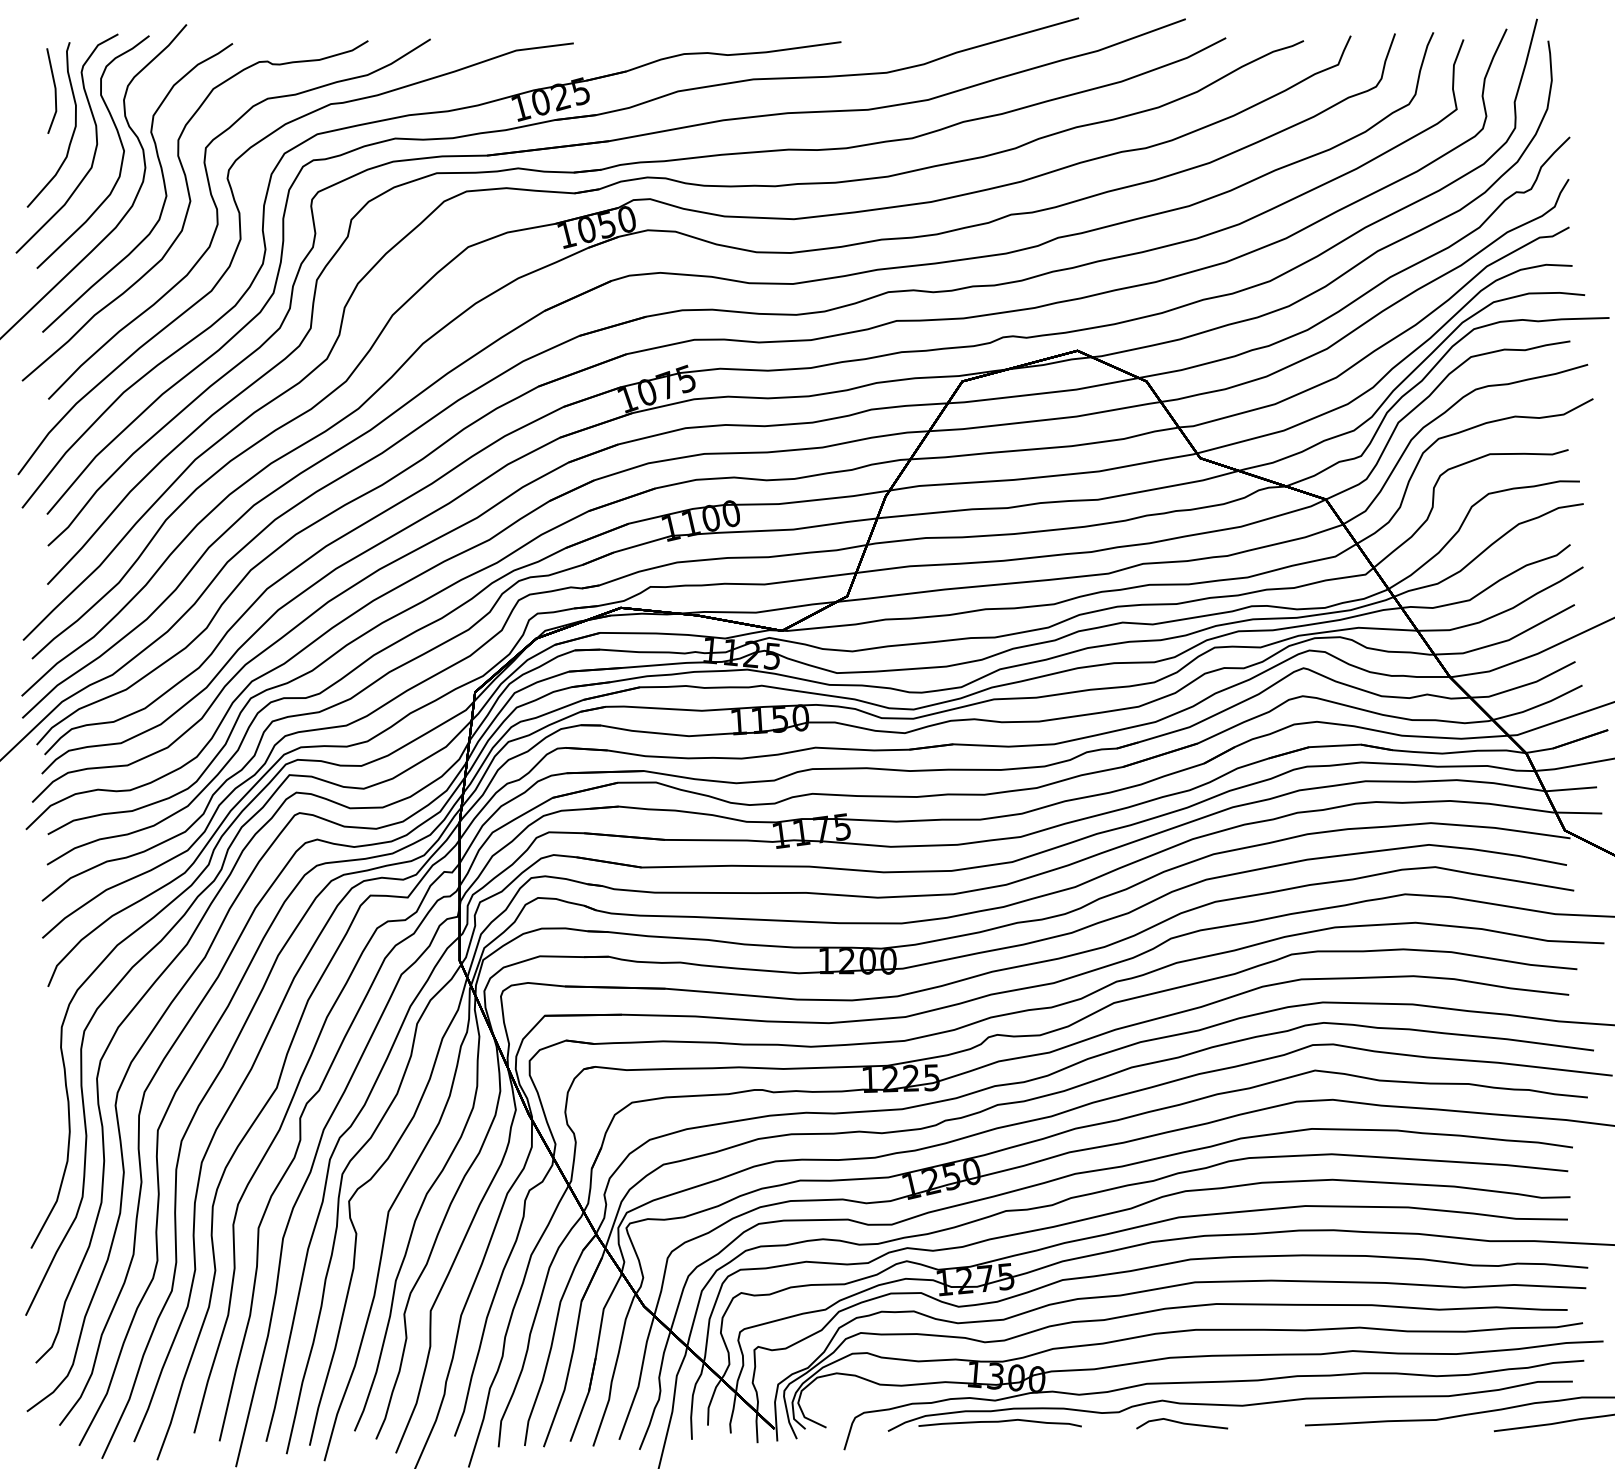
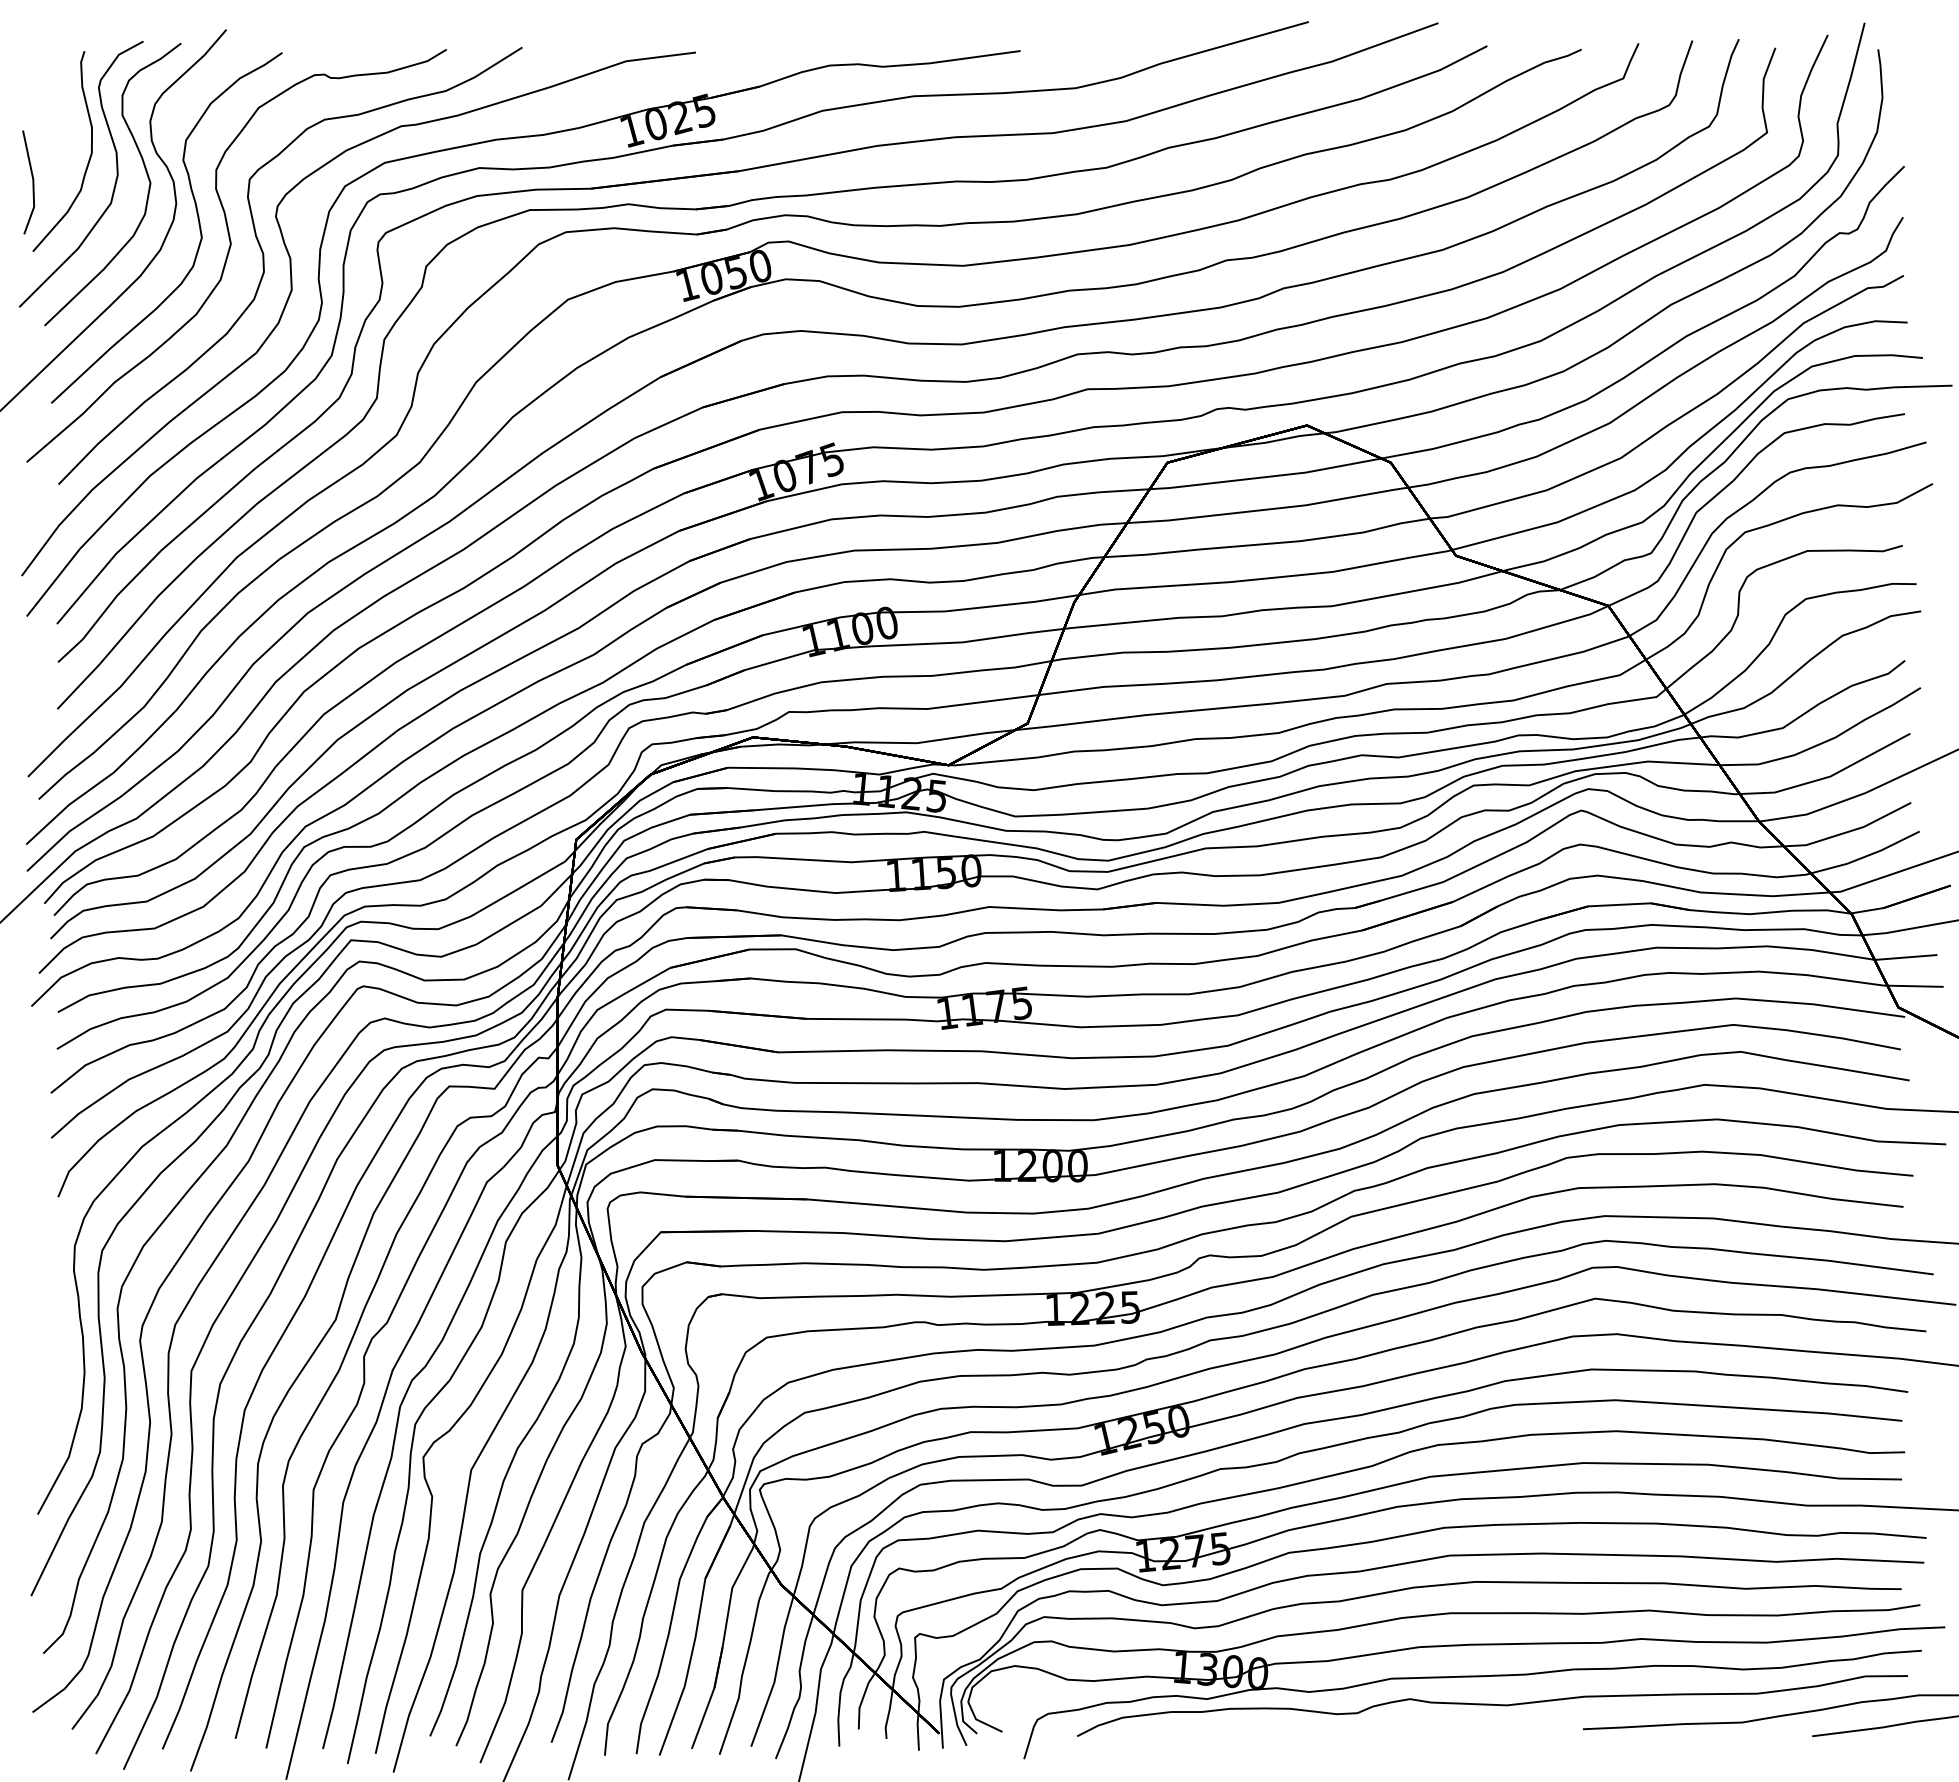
part: (51, 91) -> (28, 182), moved
curve: (1000, 1422) -> (1213, 1725), removed
line: (1181, 1423) -> (1433, 1726), removed

